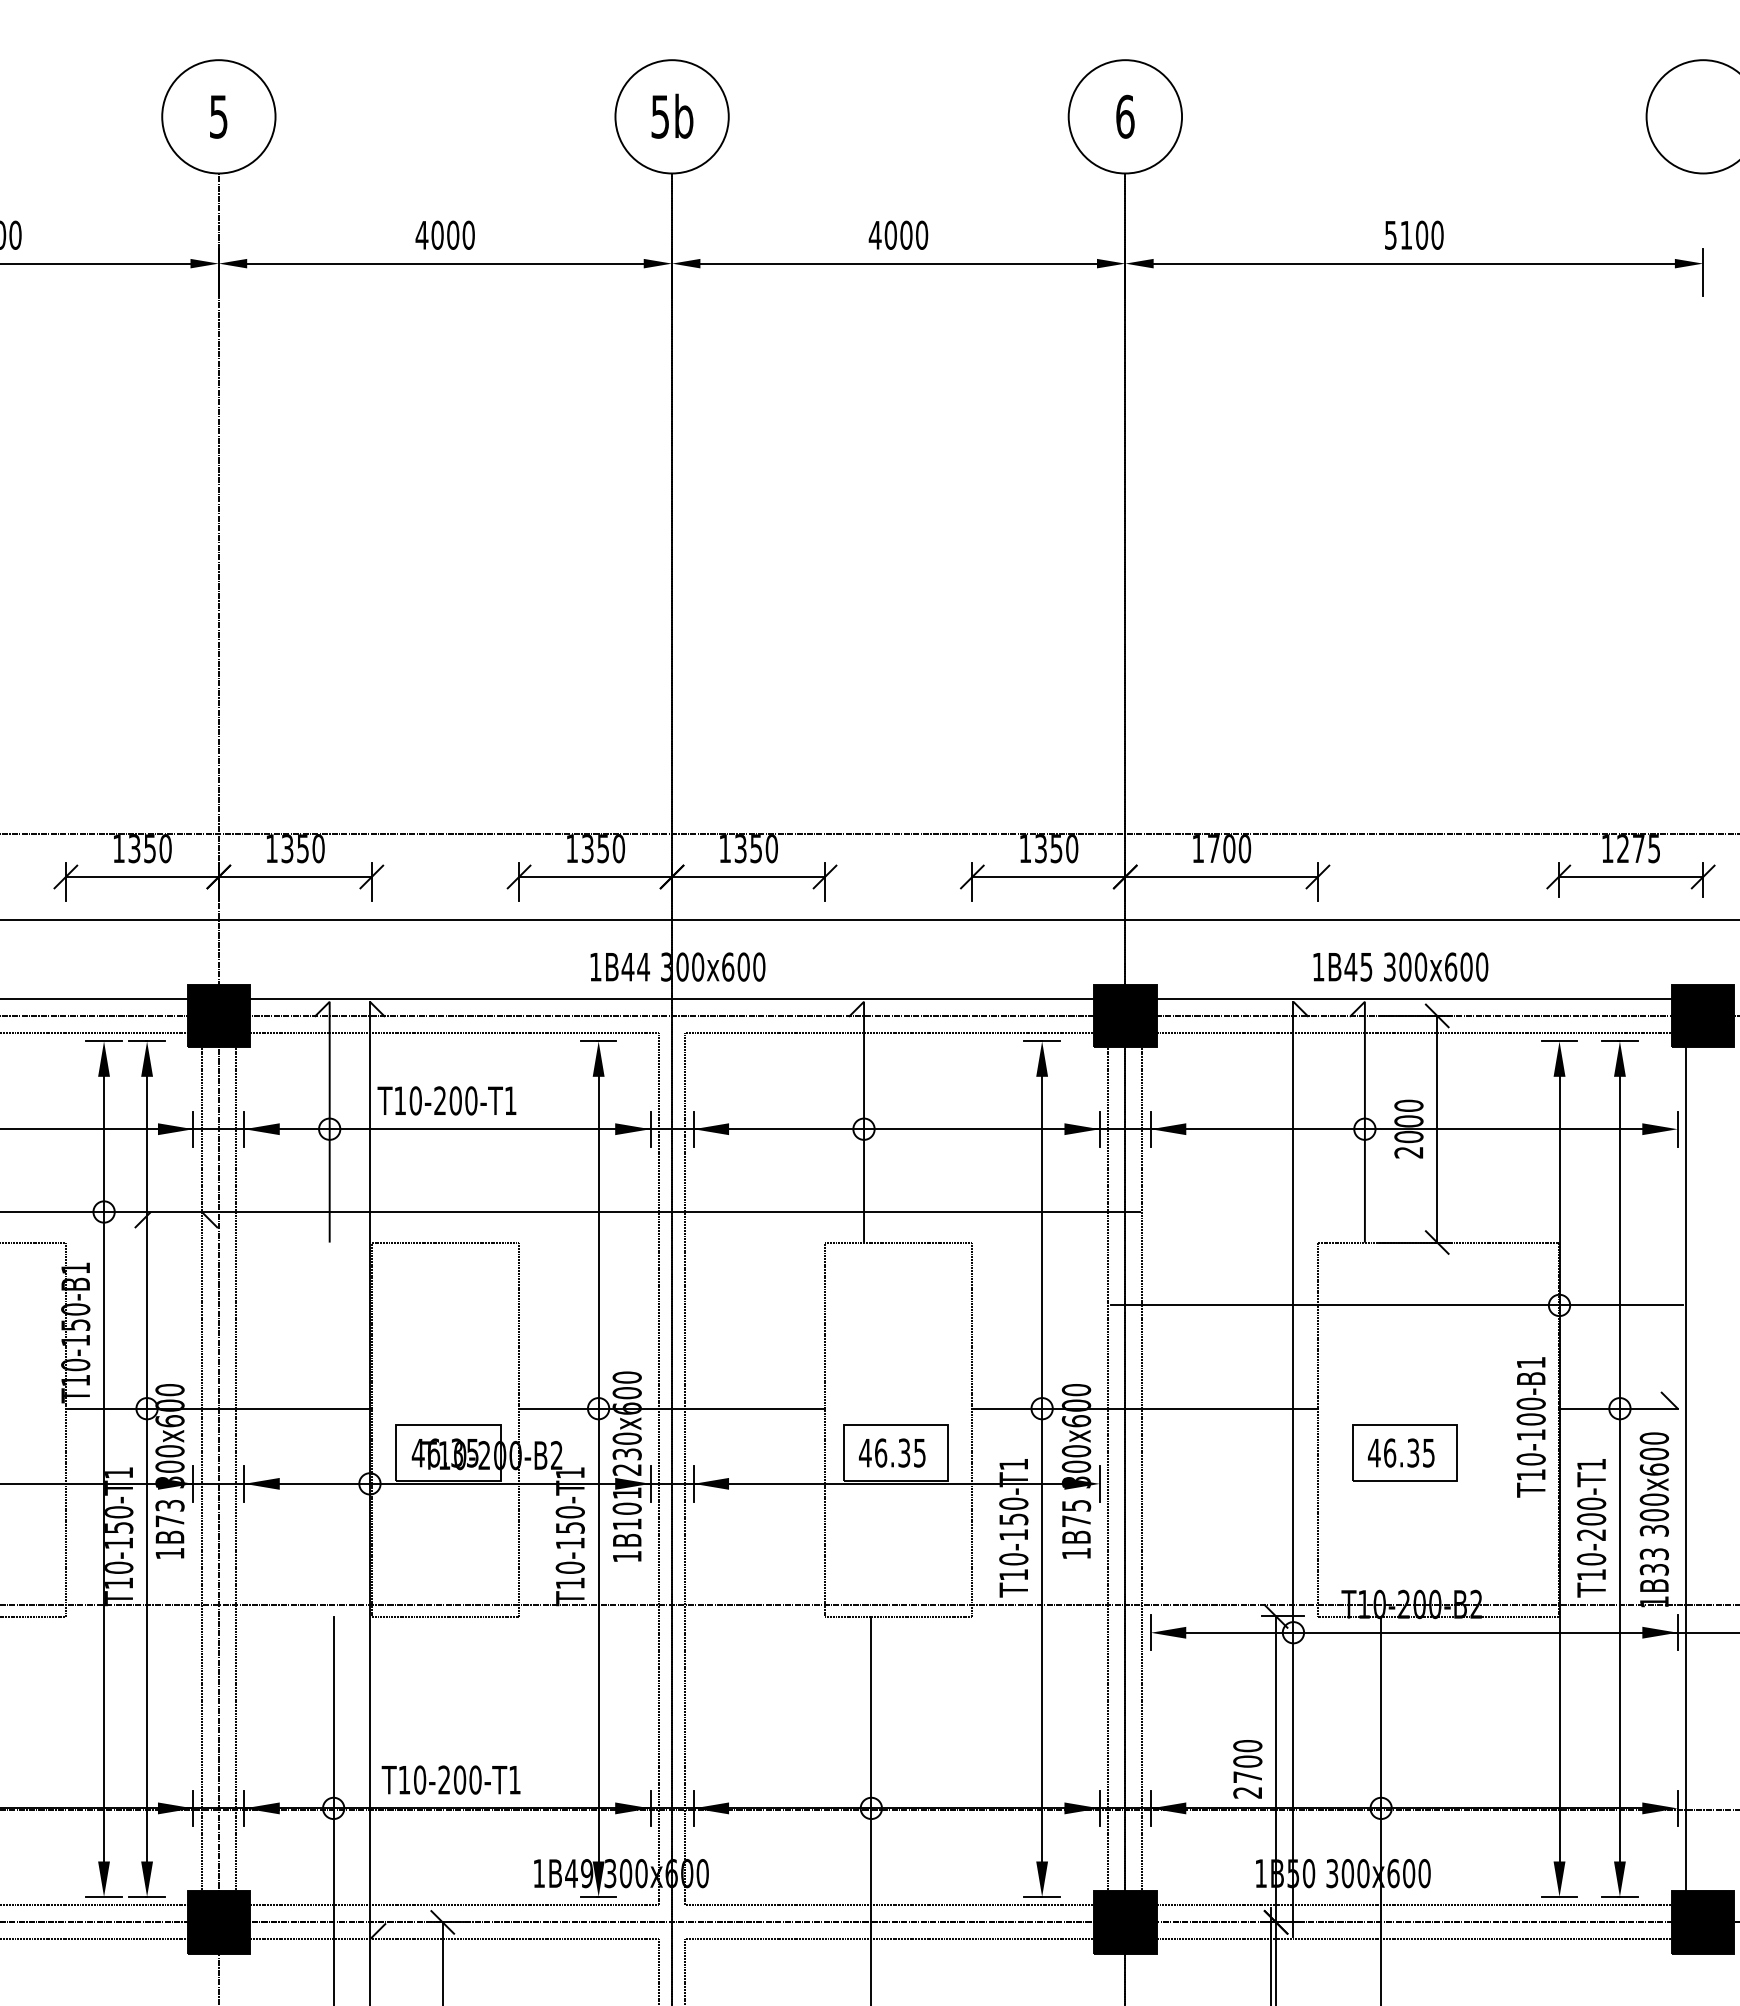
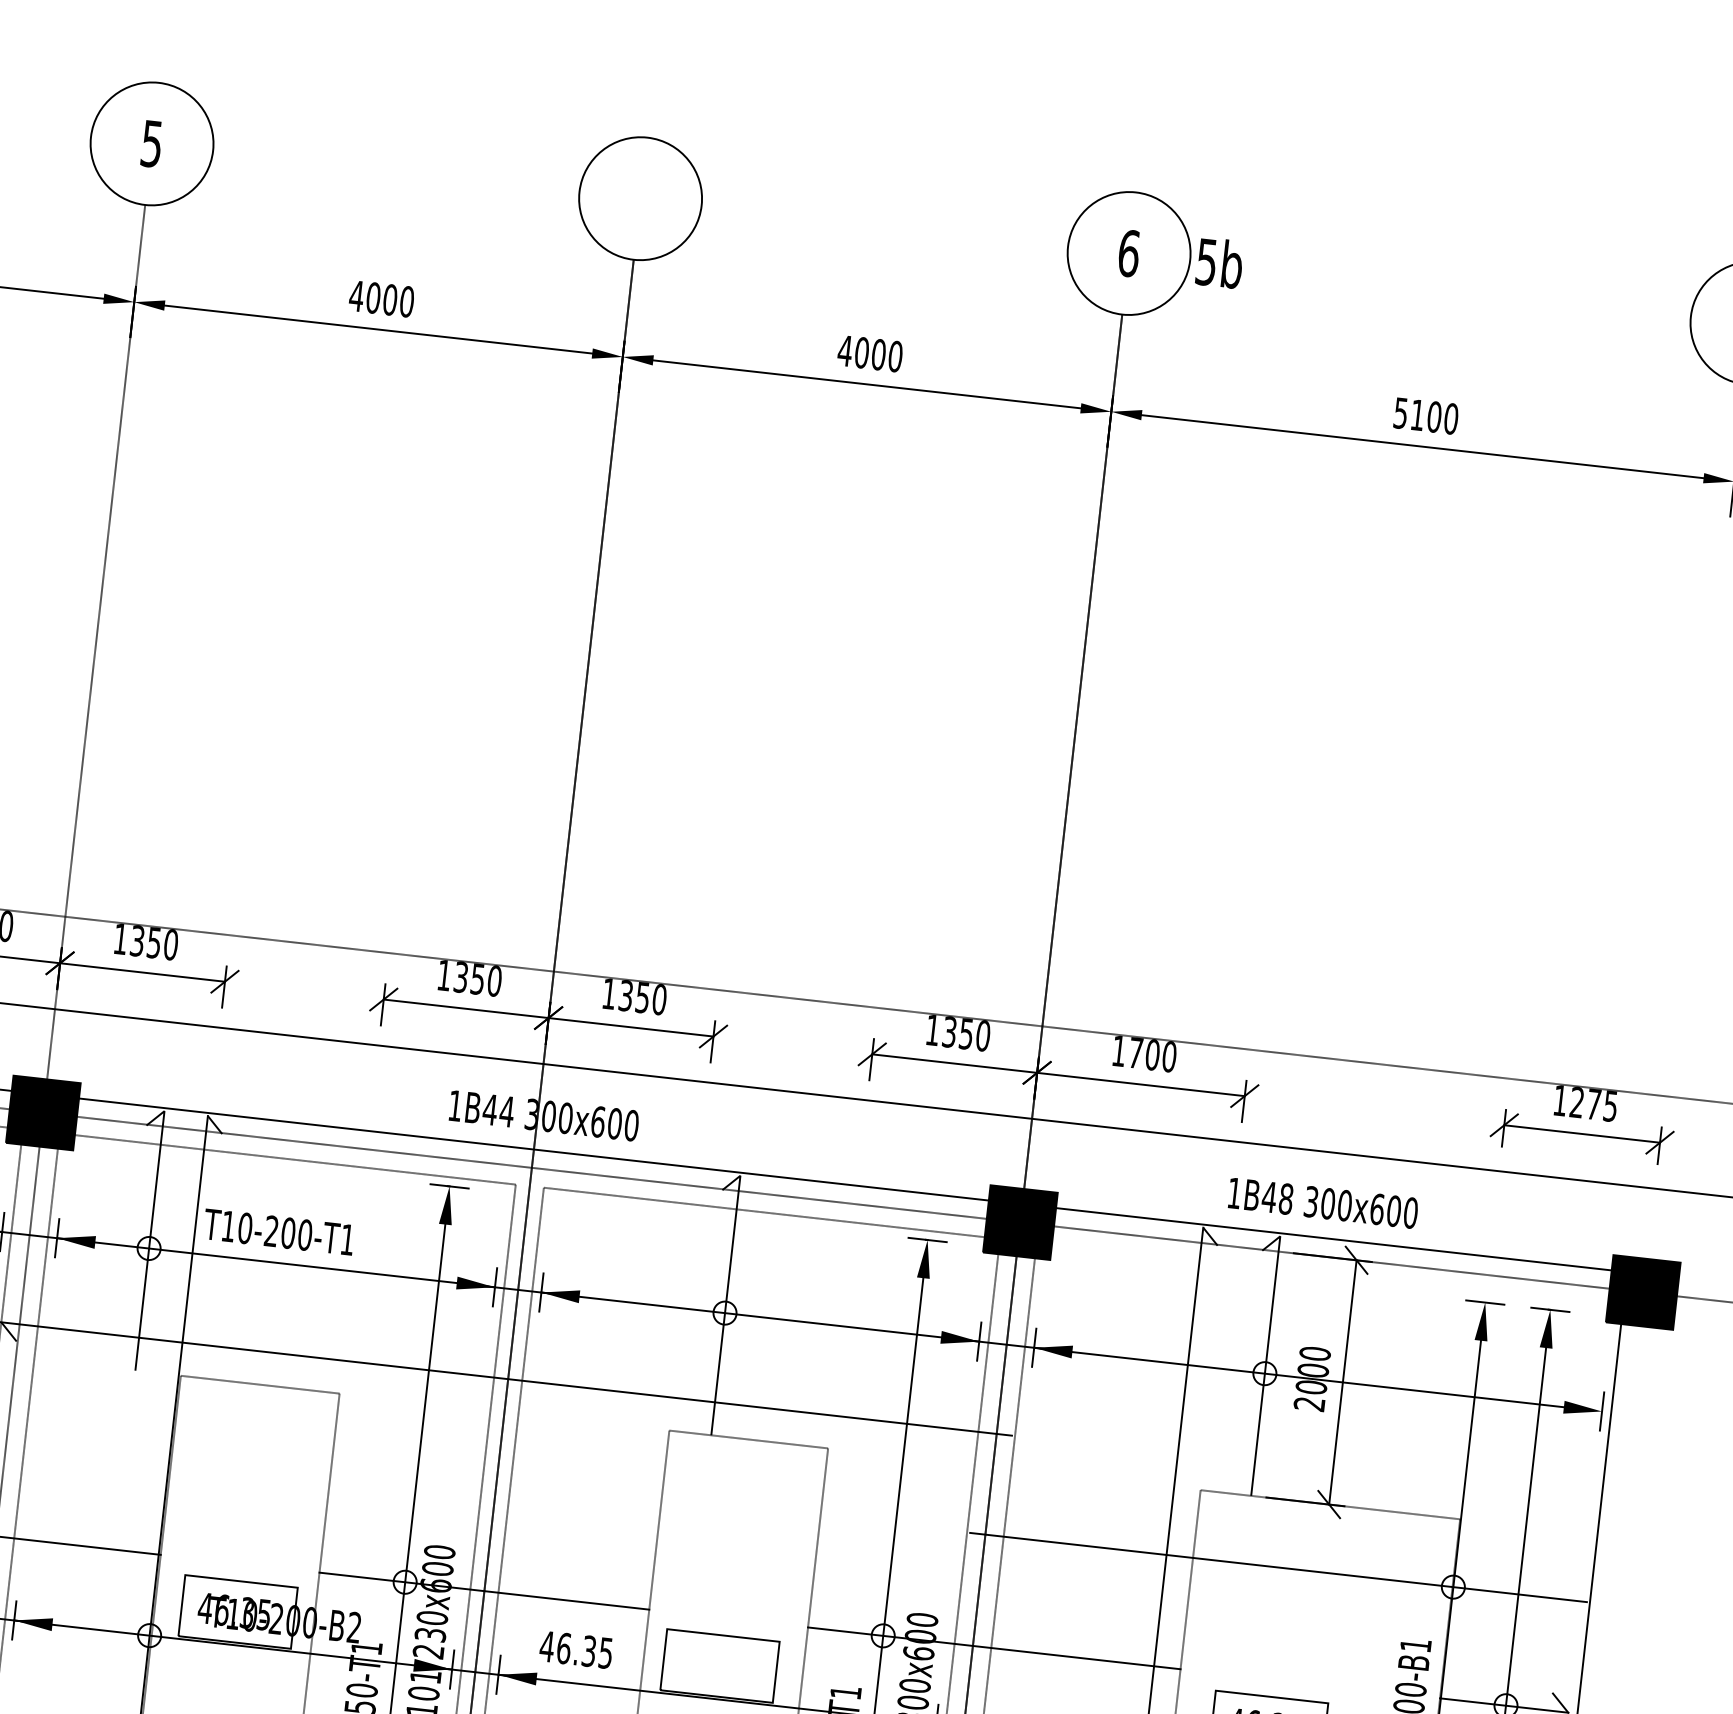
text: (672, 115) -> (1219, 262), moved
text: (1366, 966) -> (1286, 1198), 1B45 -> 1B48
line: (1414, 1032) -> (1330, 1275), removed
text: (892, 1452) -> (576, 1649), moved

